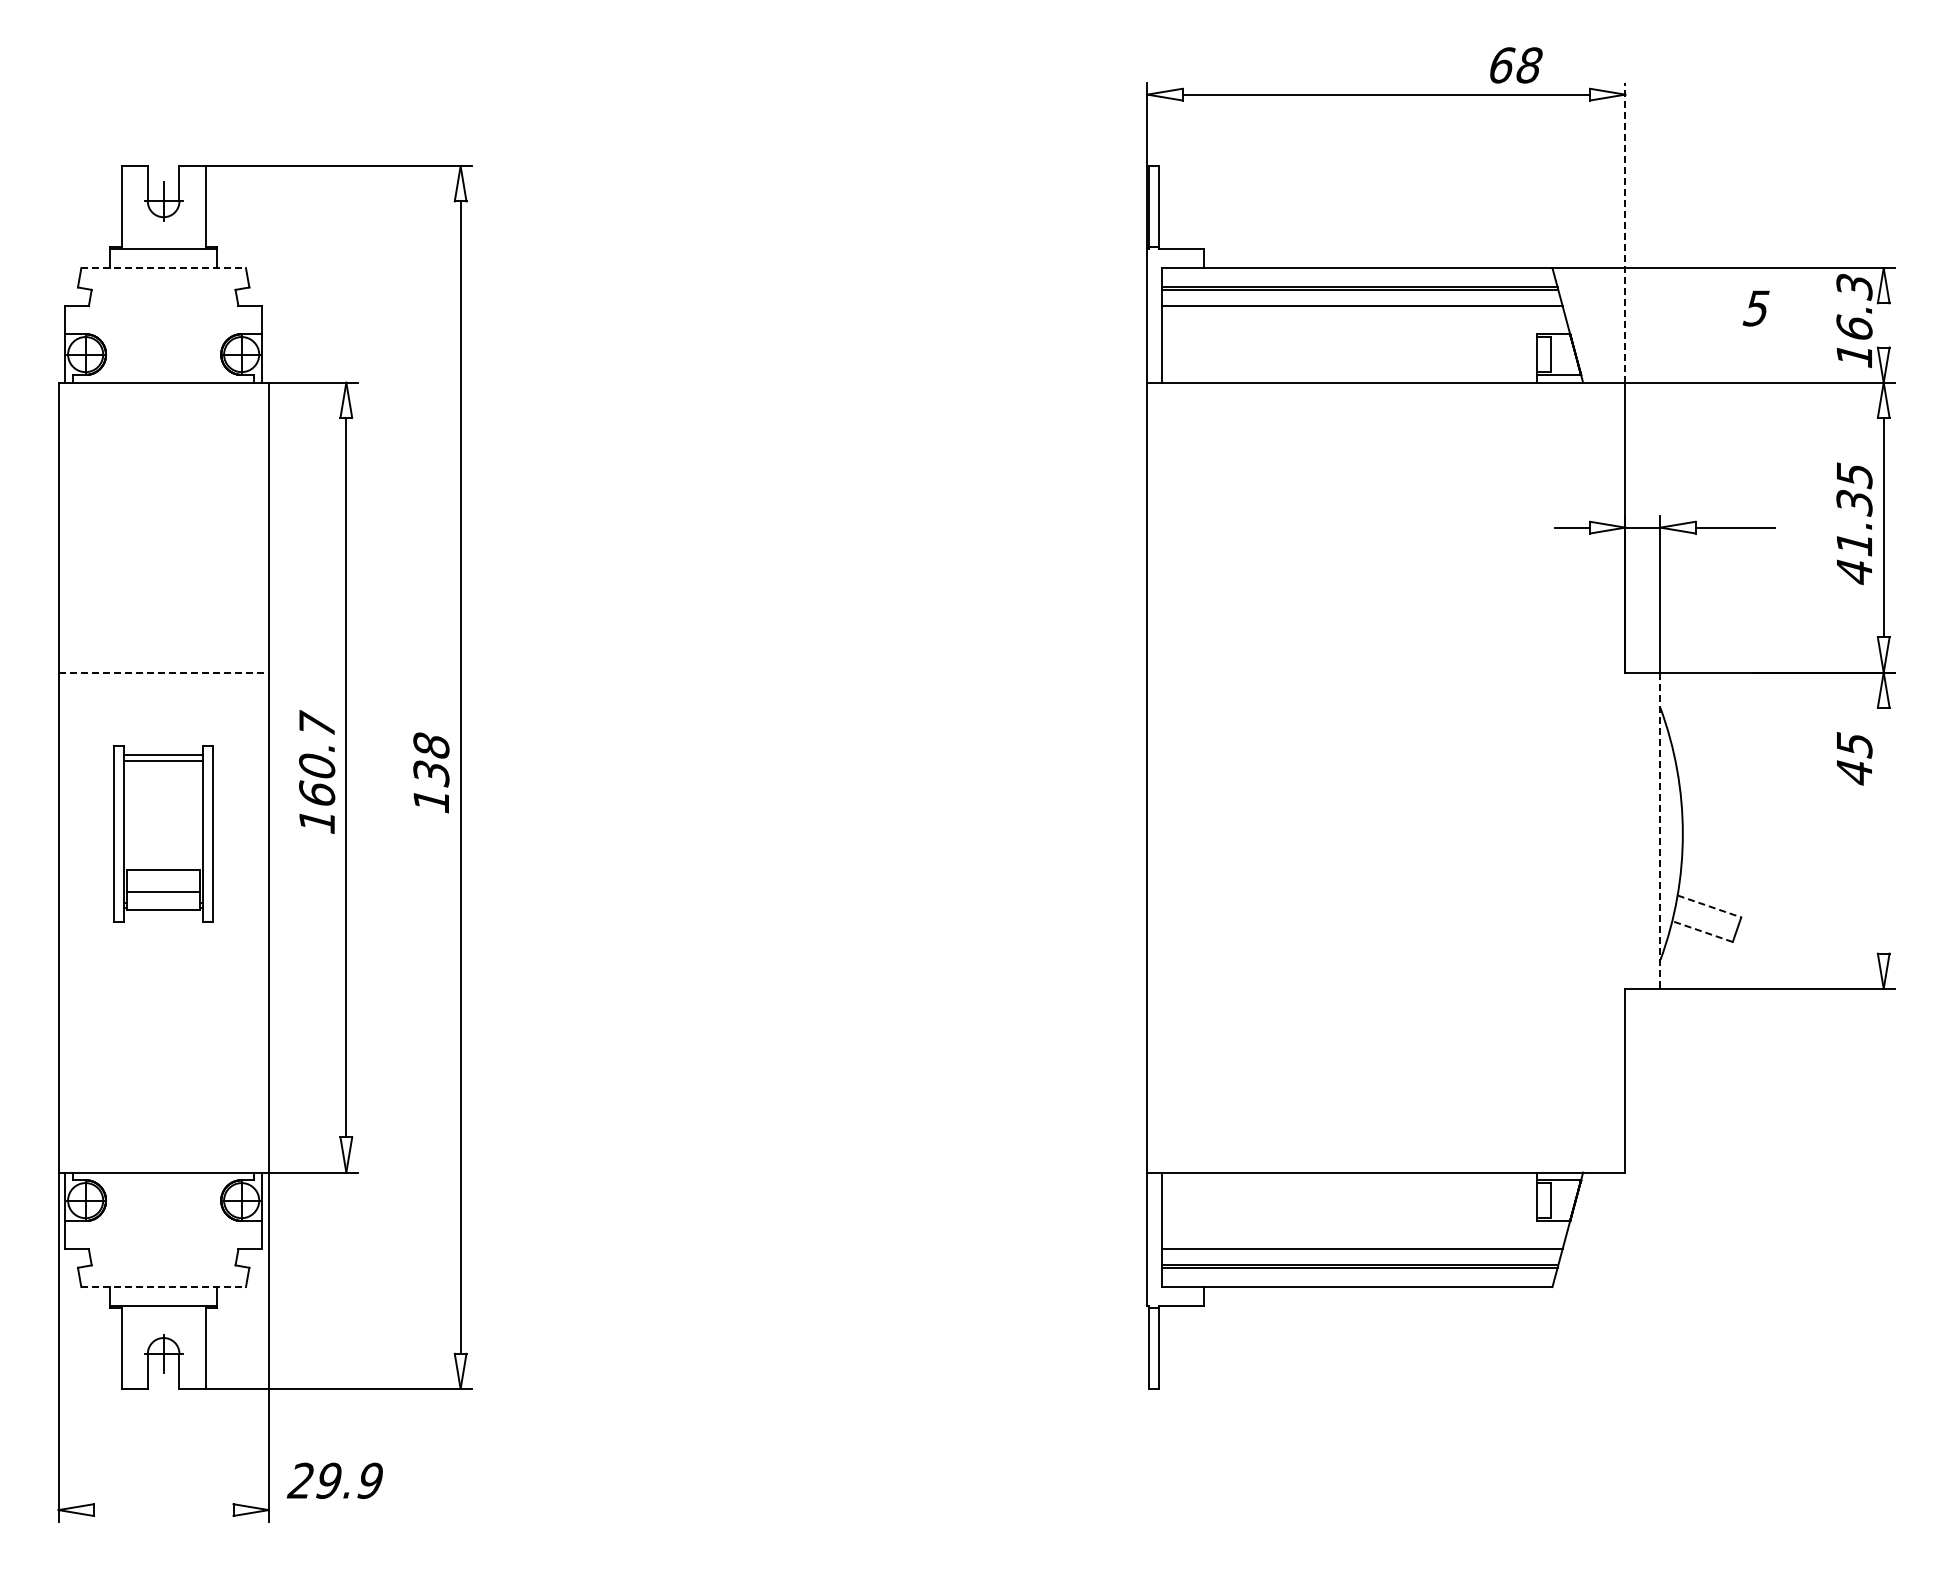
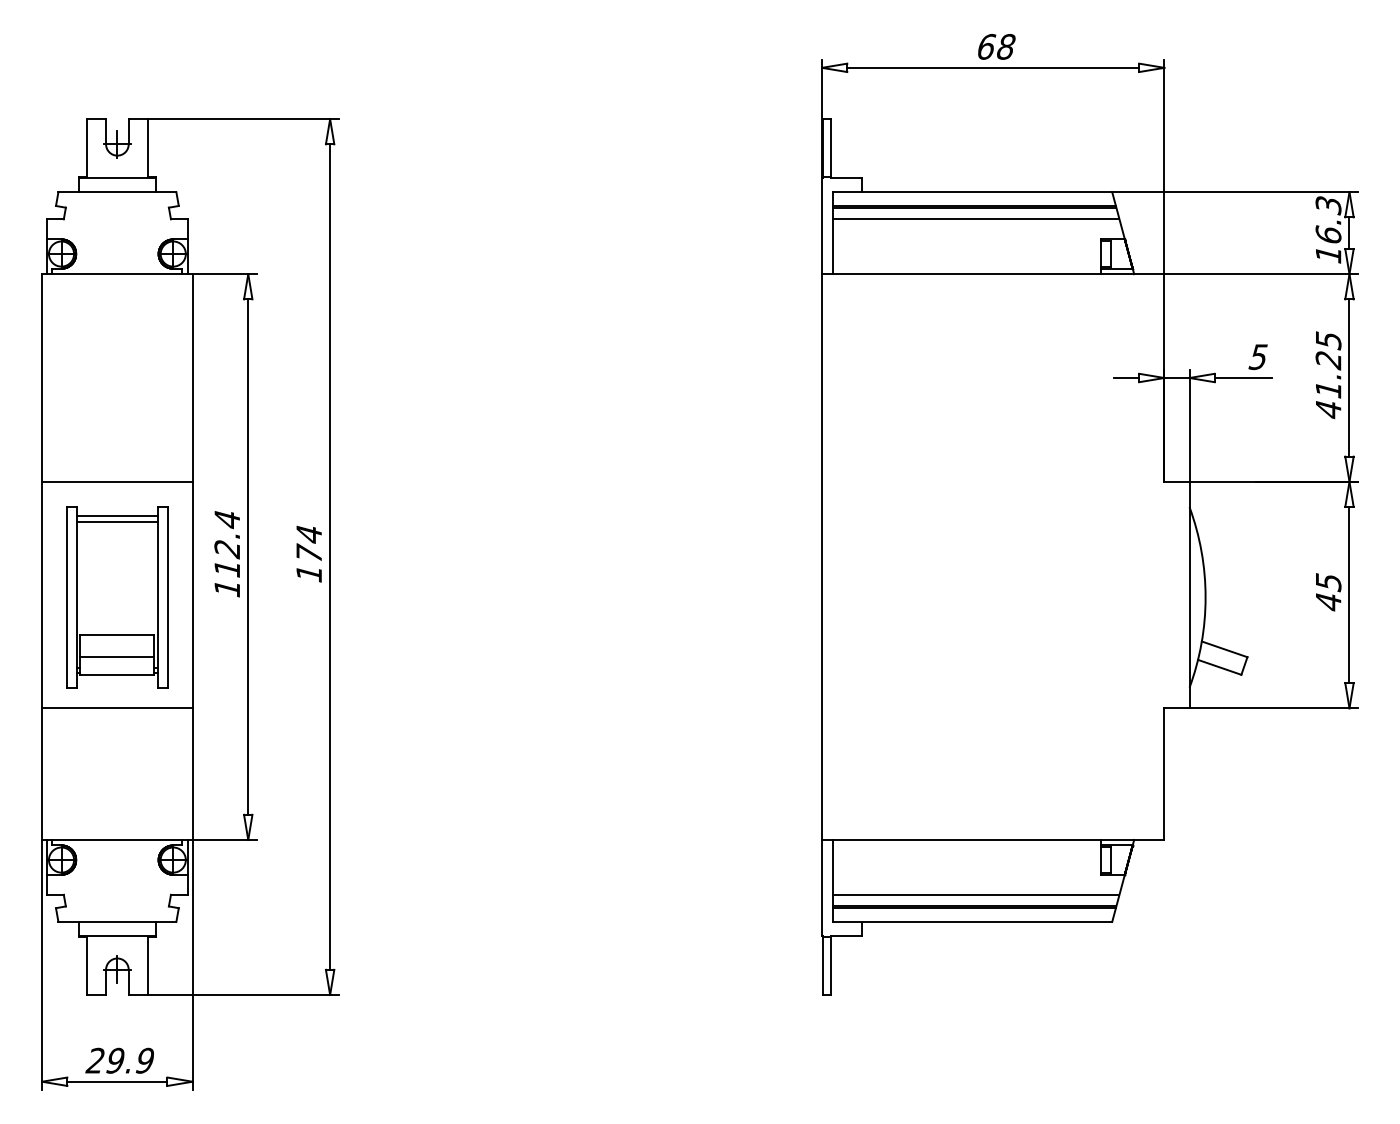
text: (1516, 65) -> (996, 46), moved
line: (1625, 232) -> (1164, 166), dashed -> solid
line: (164, 268) -> (118, 192), dashed -> solid
text: (1755, 308) -> (1257, 357), moved
line: (1883, 325) -> (1349, 233), added
text: (1854, 503) -> (1328, 360), 41.35 -> 41.25
line: (164, 672) -> (118, 481), dashed -> solid
text: (317, 758) -> (227, 543), 160.7 -> 112.4
text: (1854, 758) -> (1328, 592), moved
text: (431, 759) -> (309, 544), 138 -> 174
line: (1883, 830) -> (1349, 594), added
line: (1660, 831) -> (1189, 595), dashed -> solid
part: (163, 833) -> (117, 597), size x1.43
line: (1709, 906) -> (1224, 649), dashed -> solid
line: (1702, 931) -> (1219, 667), dashed -> solid
line: (163, 988) -> (117, 708), added
line: (164, 1287) -> (118, 922), dashed -> solid
text: (334, 1480) -> (119, 1060), moved
line: (163, 1510) -> (117, 1082), added

